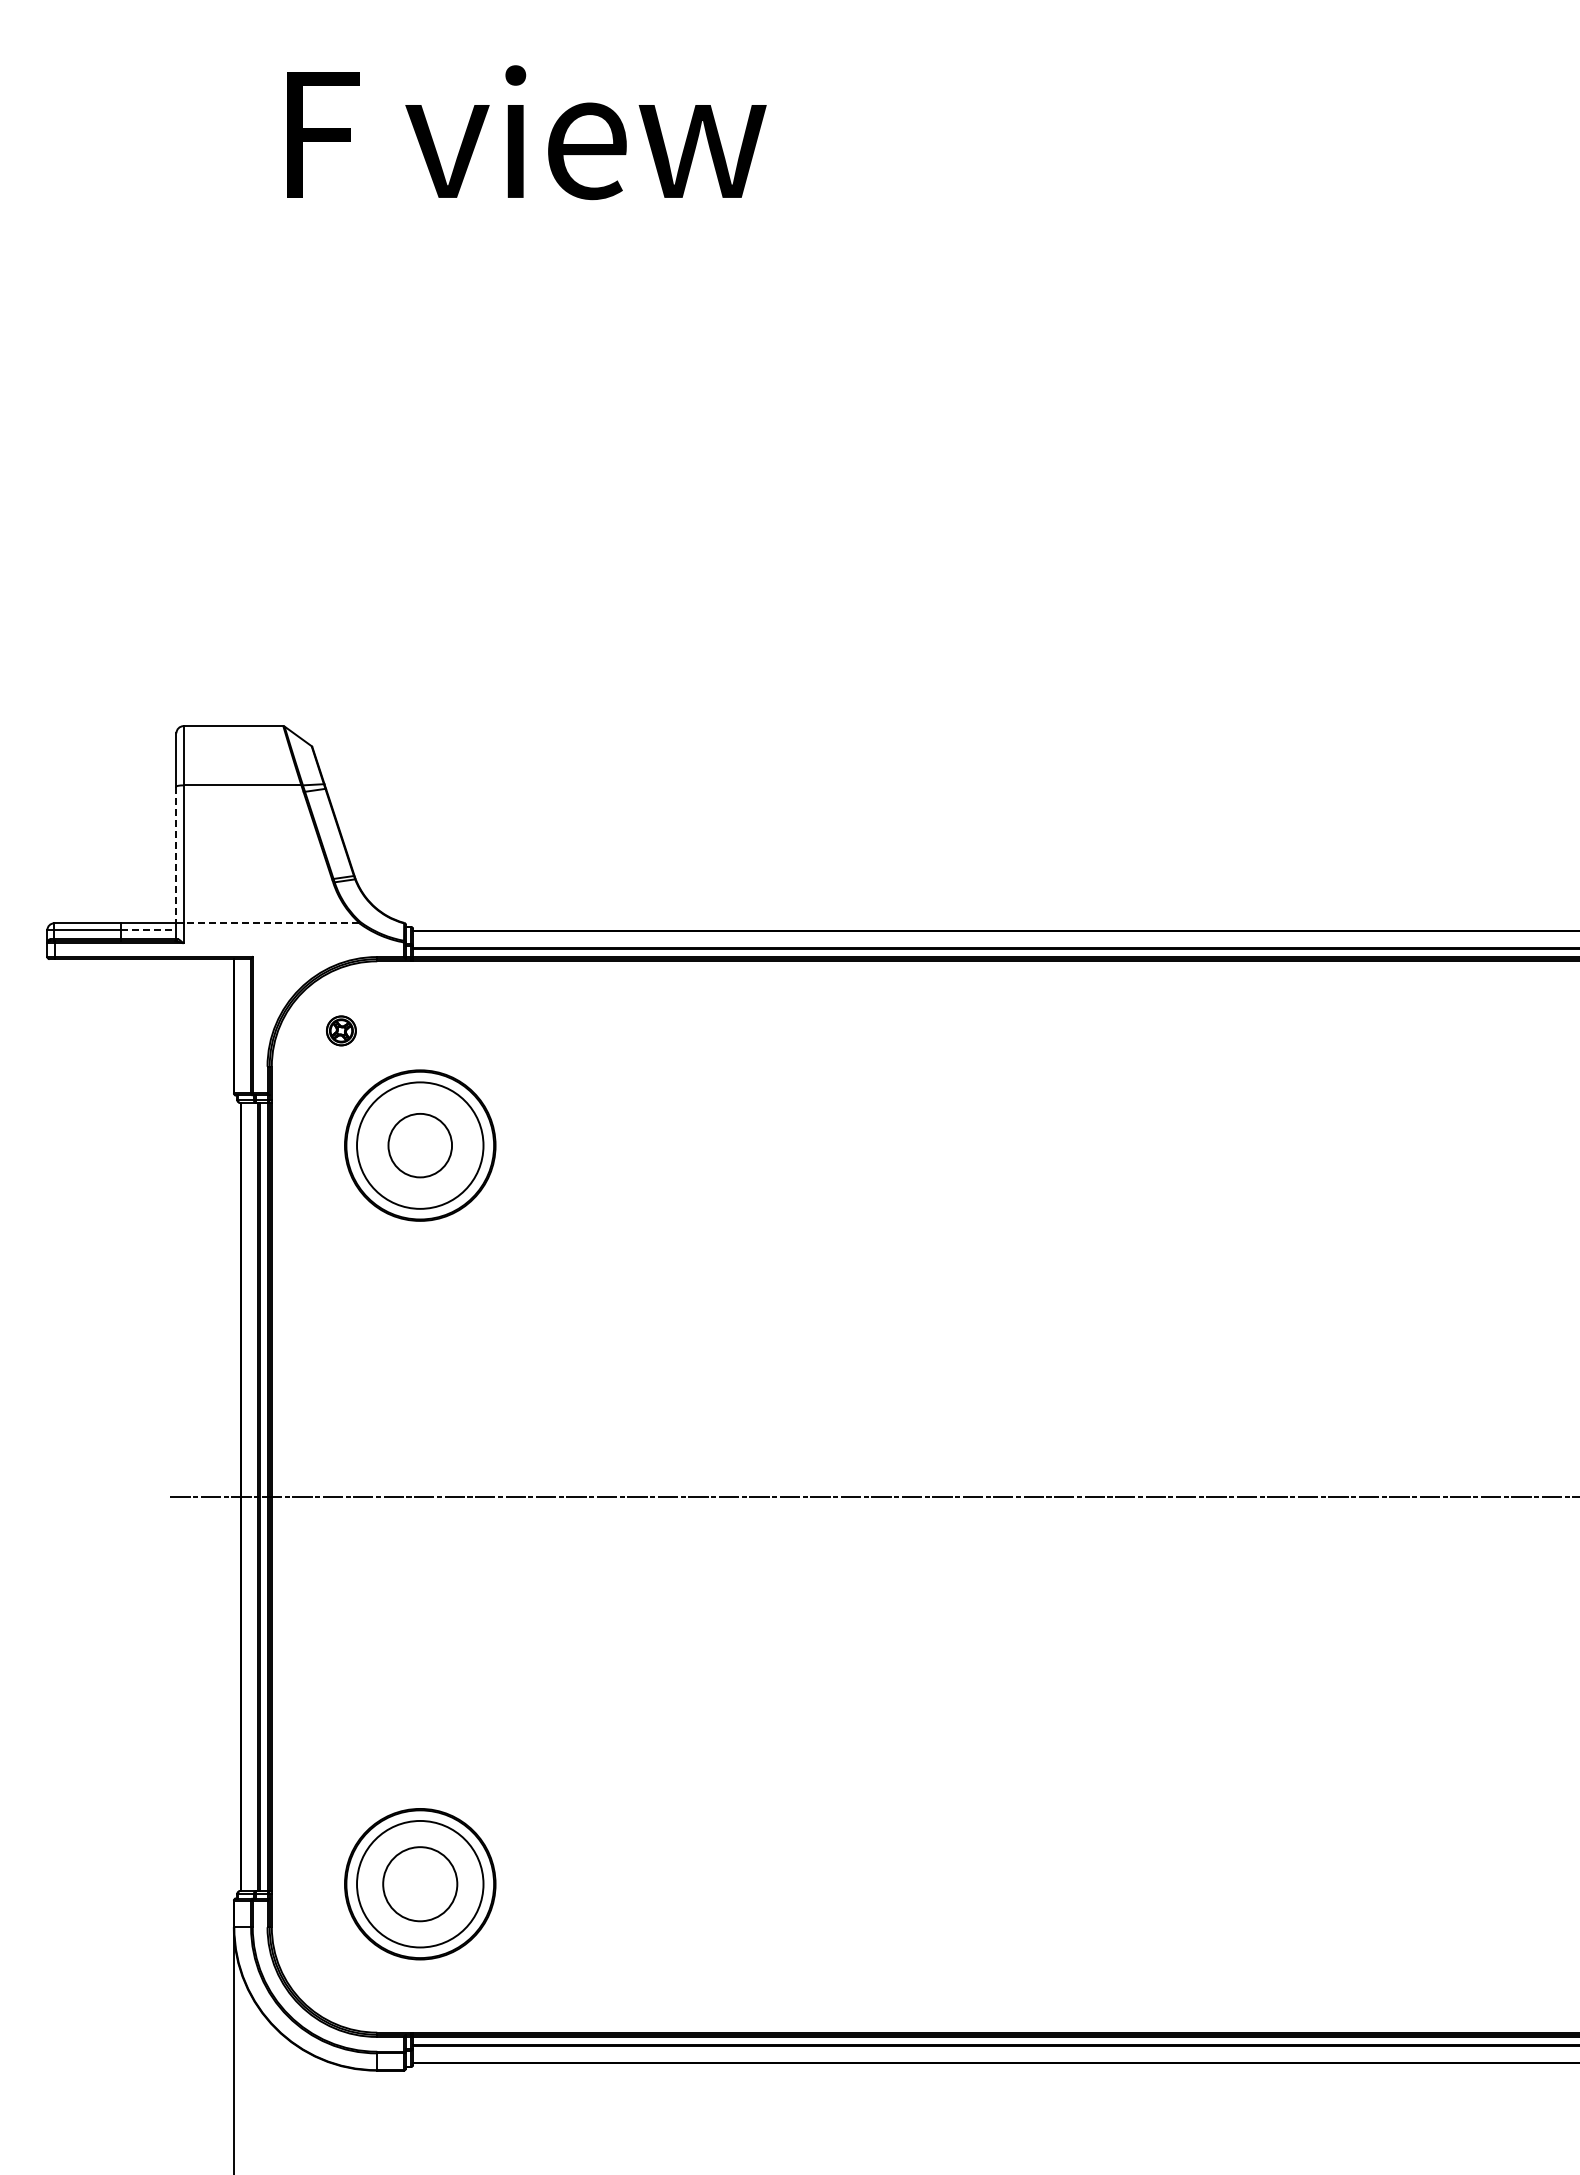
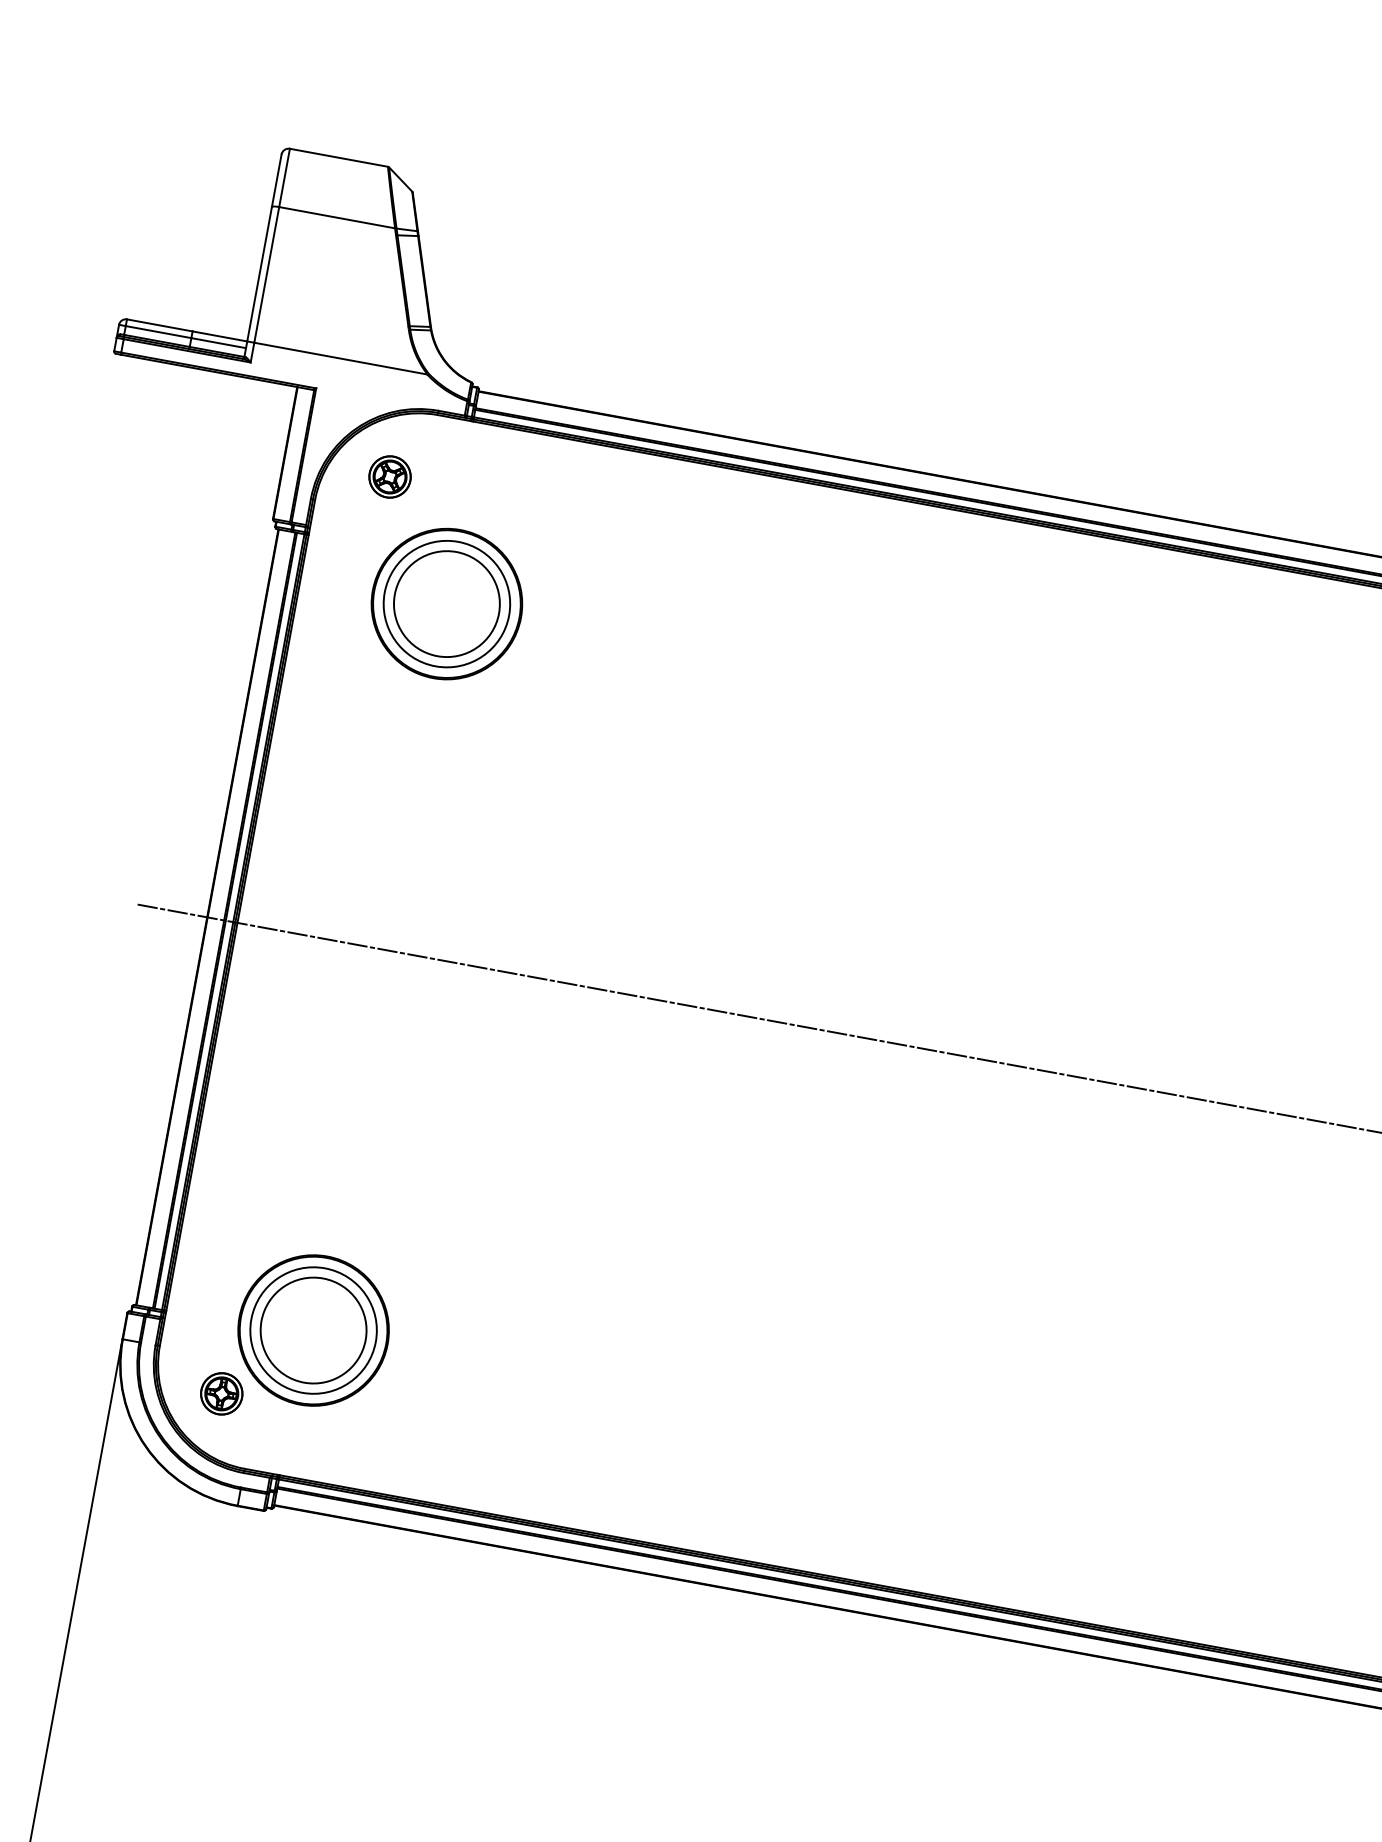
line: (176, 855) -> (259, 274), dashed -> solid
line: (271, 923) -> (340, 358), dashed -> solid
line: (148, 930) -> (218, 343), dashed -> solid
part: (341, 1030) -> (390, 476), size x1.43
circle: (420, 1145) -> (447, 604), size x1.67
circle: (420, 1884) -> (313, 1330), size x1.43
part: (341, 1962) -> (222, 1393), added

